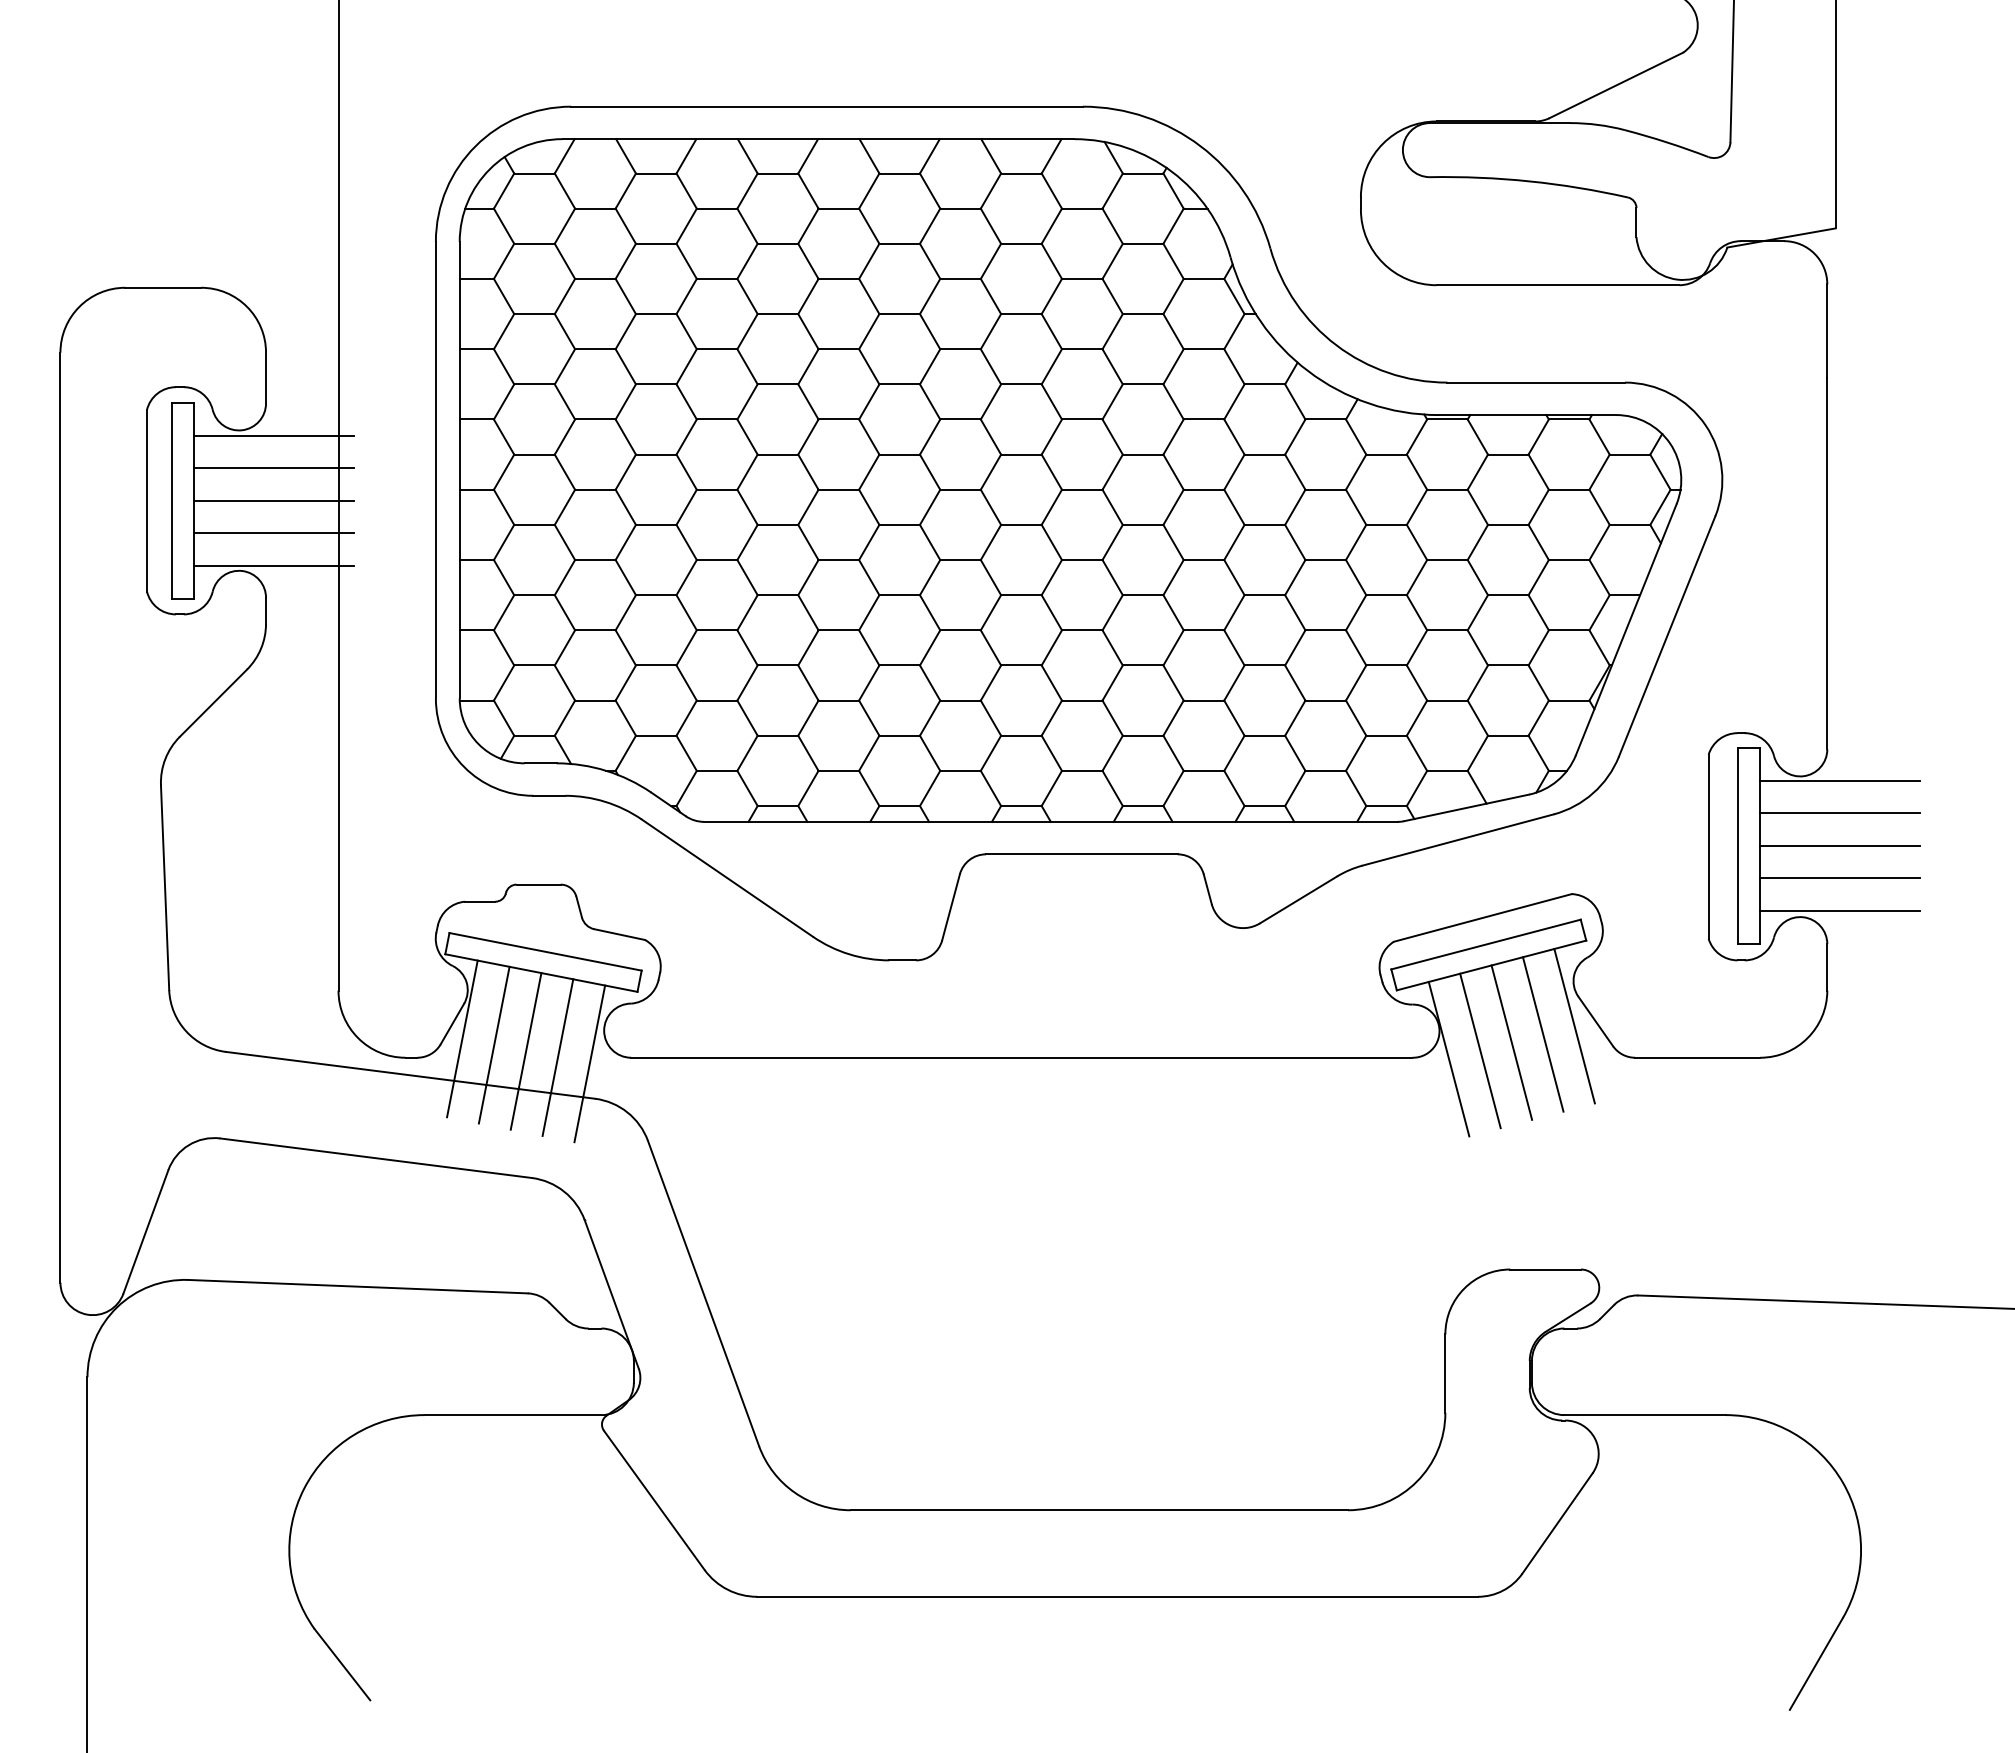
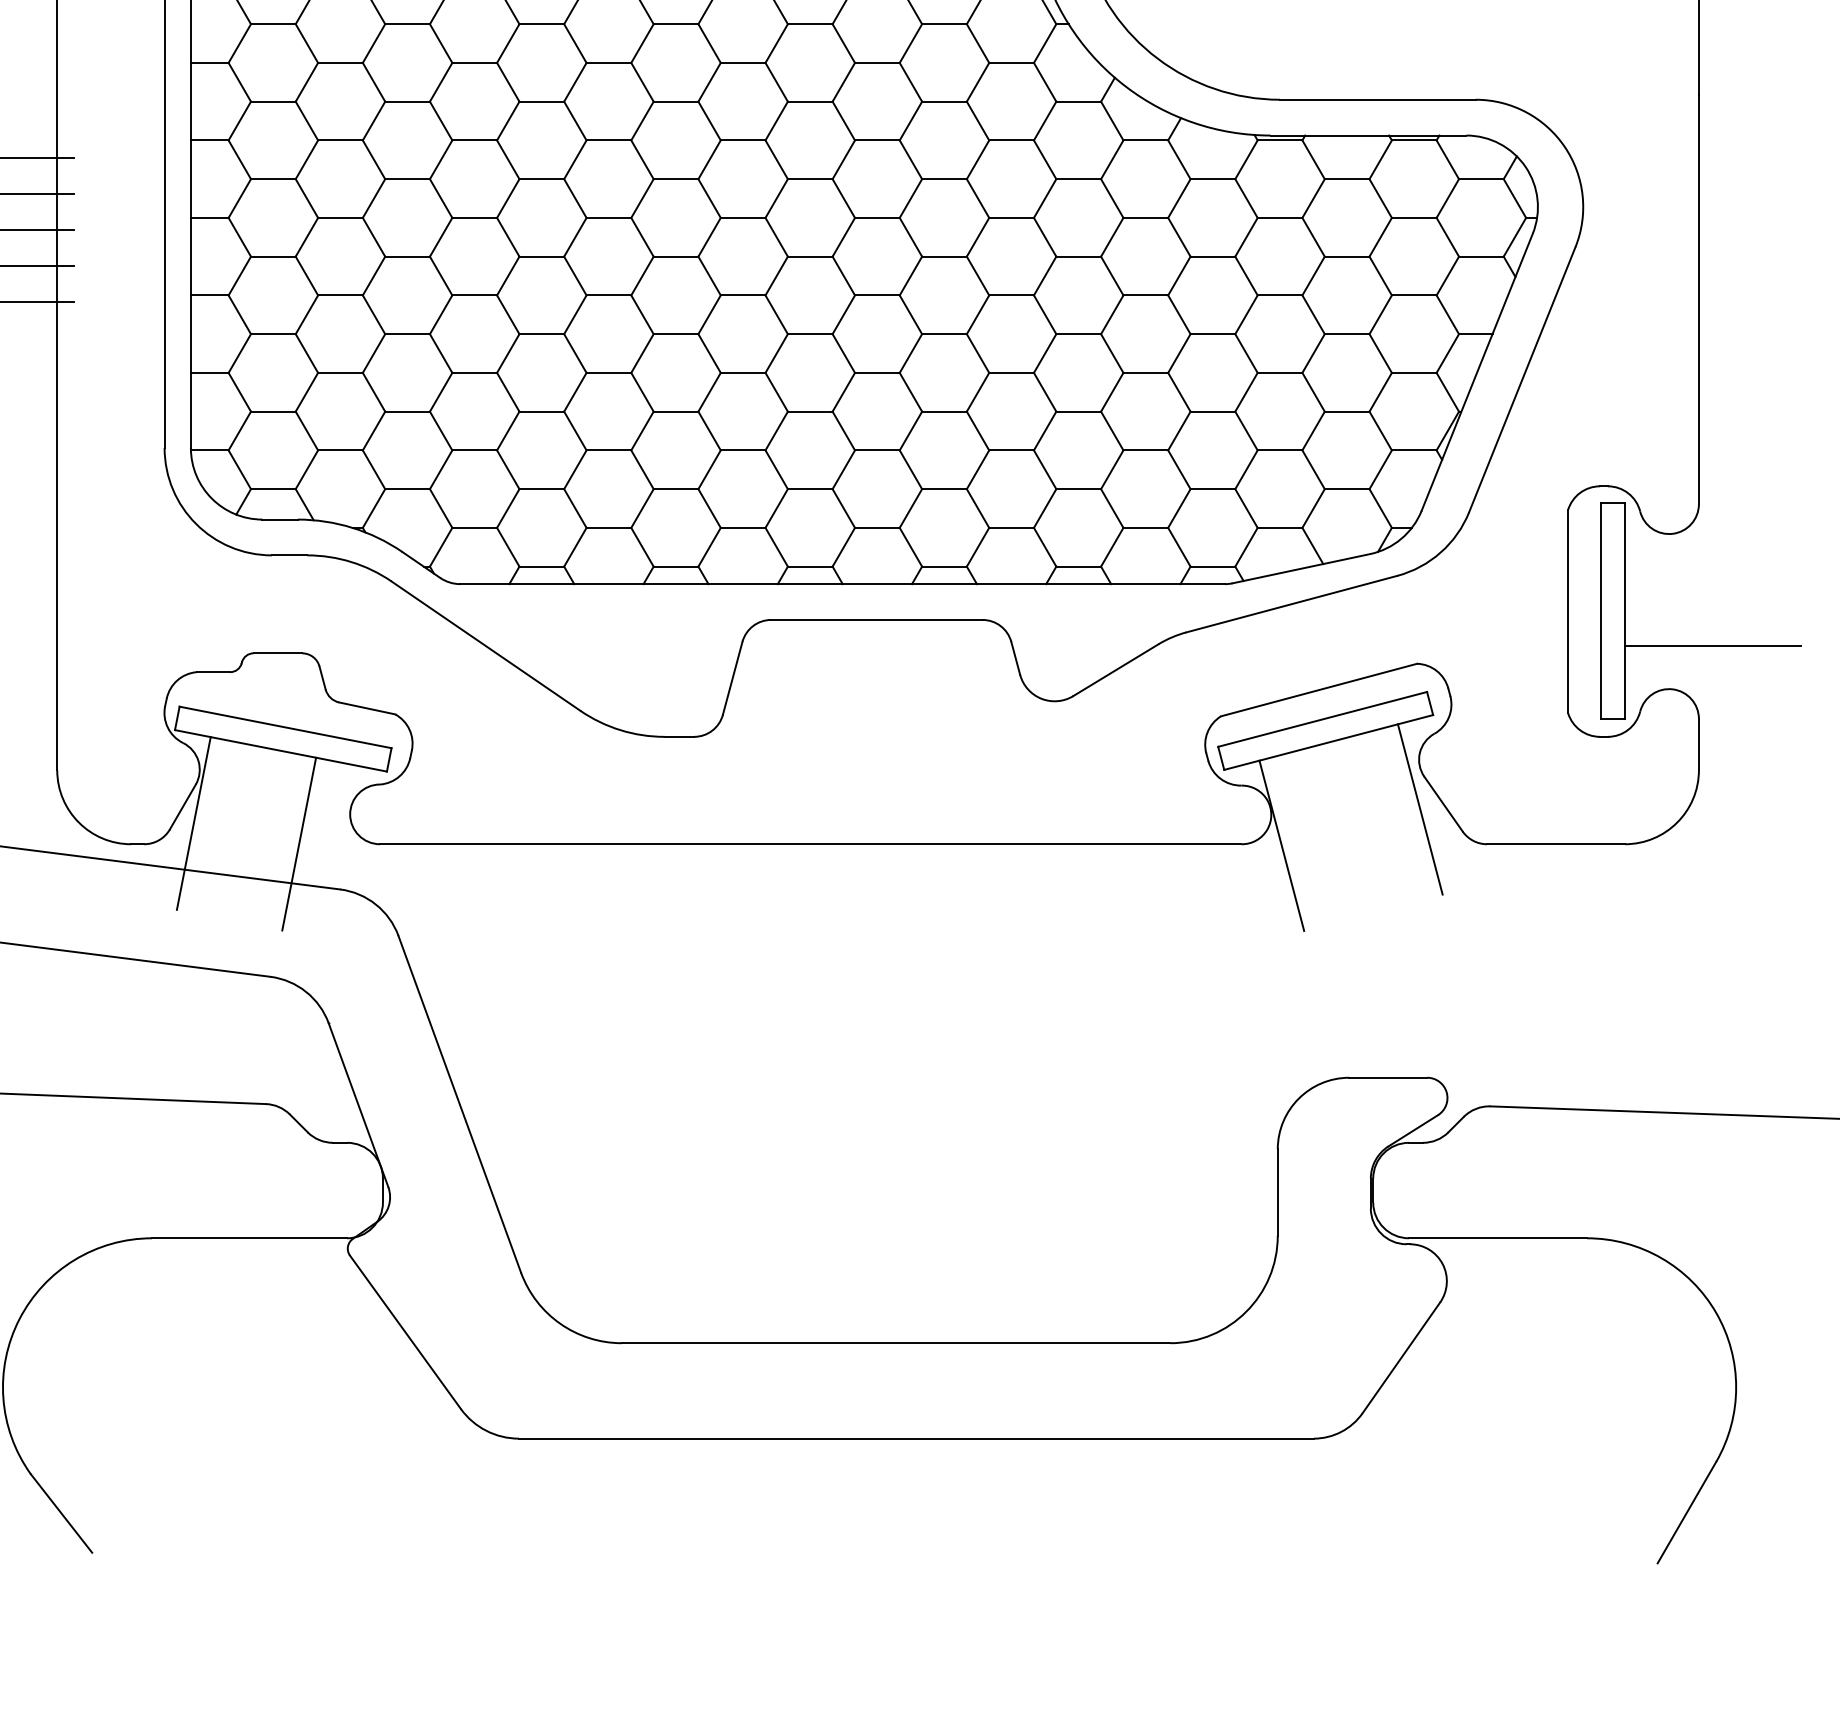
line: (1839, 781) -> (1712, 539), removed
line: (1839, 813) -> (1712, 574), removed
line: (1839, 845) -> (1712, 610), removed
line: (1839, 910) -> (1712, 681), removed
line: (1542, 1034) -> (1384, 818), removed
line: (1511, 1042) -> (1350, 827), removed
line: (493, 1044) -> (228, 829), removed
line: (1480, 1050) -> (1316, 836), removed
line: (525, 1051) -> (263, 837), removed
line: (589, 1063) -> (334, 850), removed

